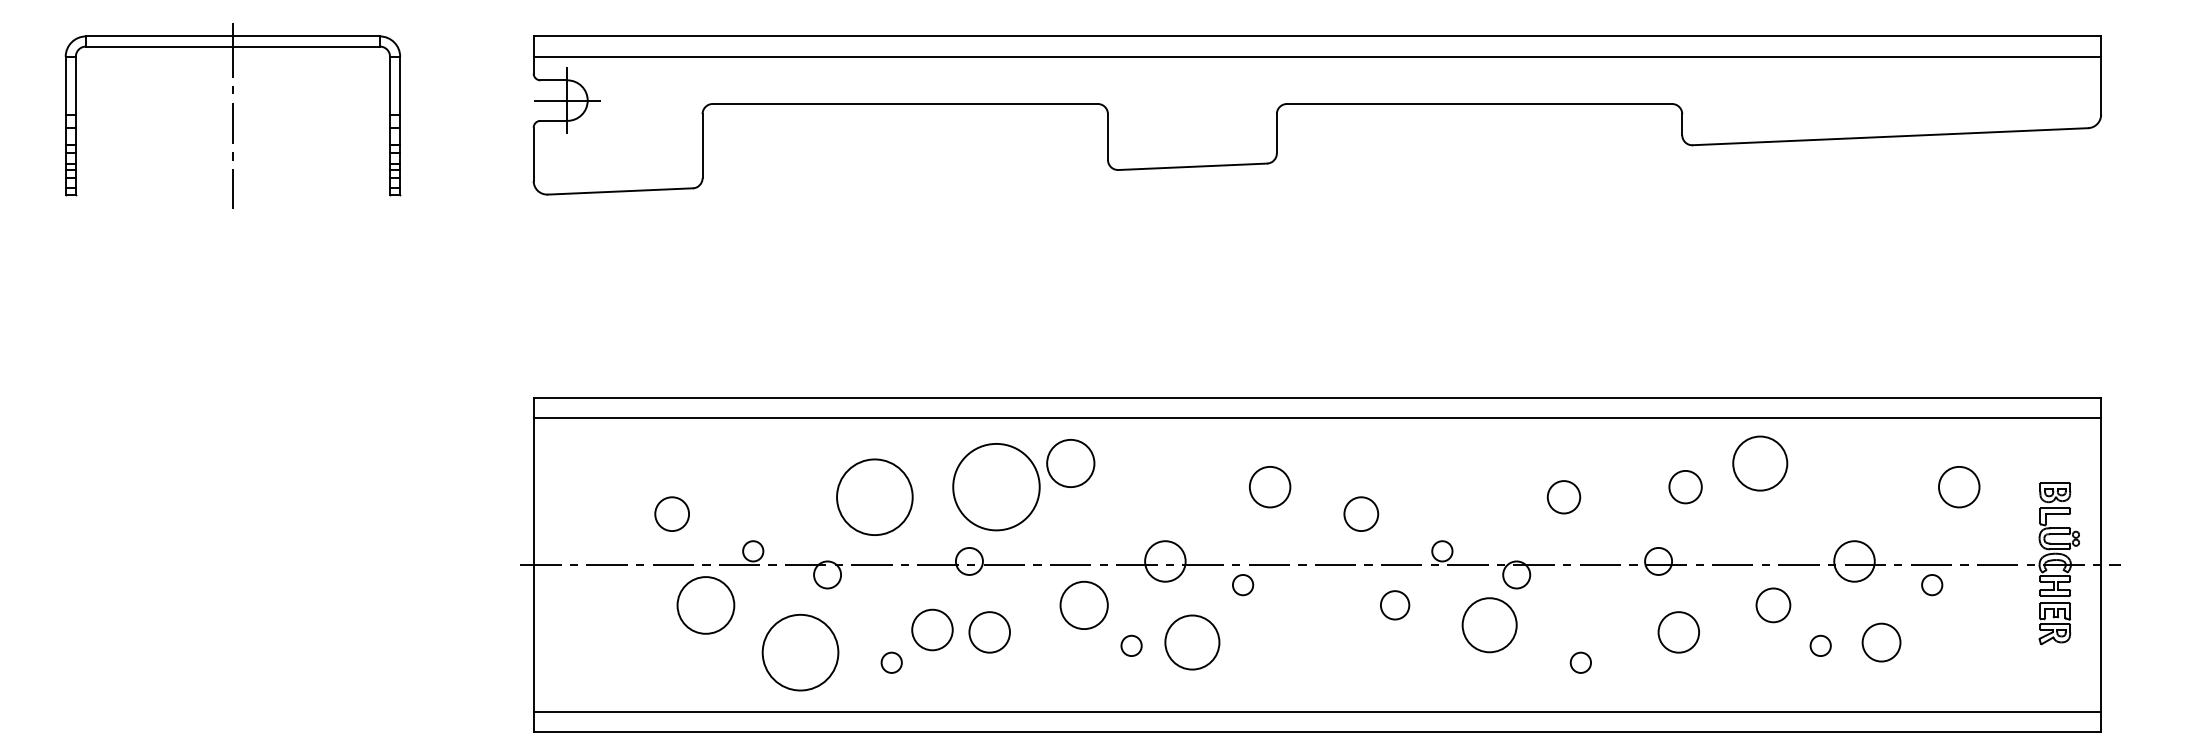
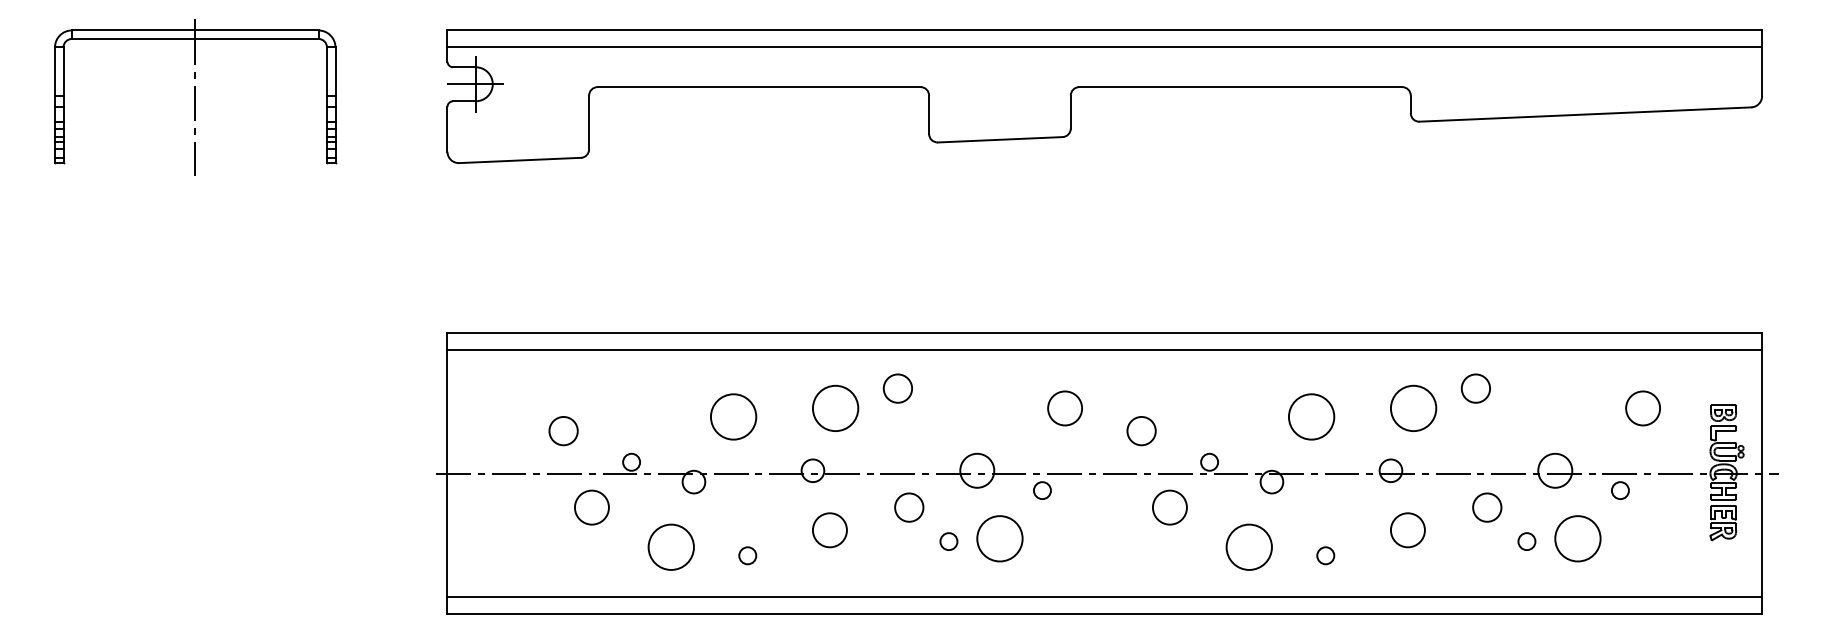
circle: (1070, 463) -> (897, 388), size x0.71
circle: (1759, 463) -> (1475, 388), size x0.62
circle: (996, 487) -> (835, 408), size x0.62
circle: (1685, 487) -> (1413, 408), size x1.67
circle: (874, 496) -> (733, 416), size x0.71
circle: (1563, 496) -> (1311, 416), size x1.67
circle: (705, 605) -> (591, 507), size x0.71
circle: (1084, 605) -> (909, 507), size x0.71
circle: (1394, 605) -> (1169, 507), size x1.43
circle: (1488, 624) -> (1248, 546), moved
circle: (931, 630) -> (781, 528), removed
circle: (1881, 642) -> (1577, 538), size x1.43
circle: (799, 651) -> (670, 546), size x0.71

